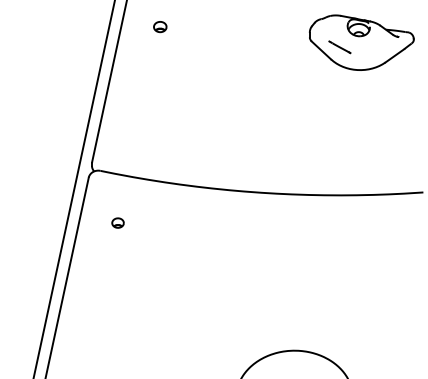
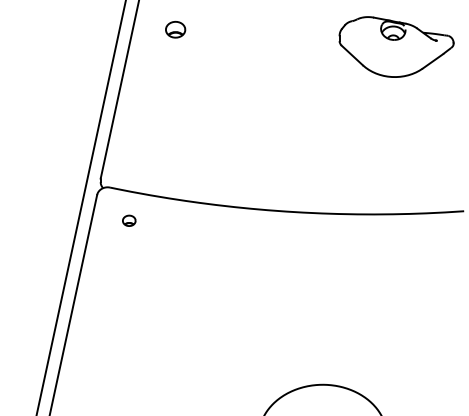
part: (160, 26) -> (175, 29), size x1.4
line: (339, 46) -> (372, 51), removed
part: (118, 222) -> (129, 220), moved

